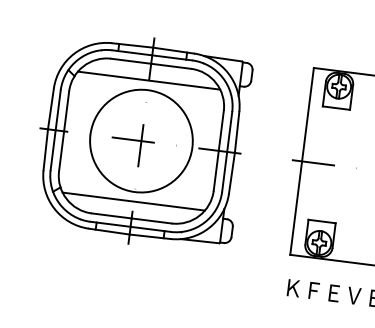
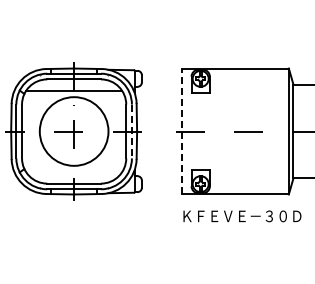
line: (226, 151) -> (131, 131), solid -> dashed
line: (302, 161) -> (182, 131), solid -> dashed
line: (134, 202) -> (74, 172), removed

